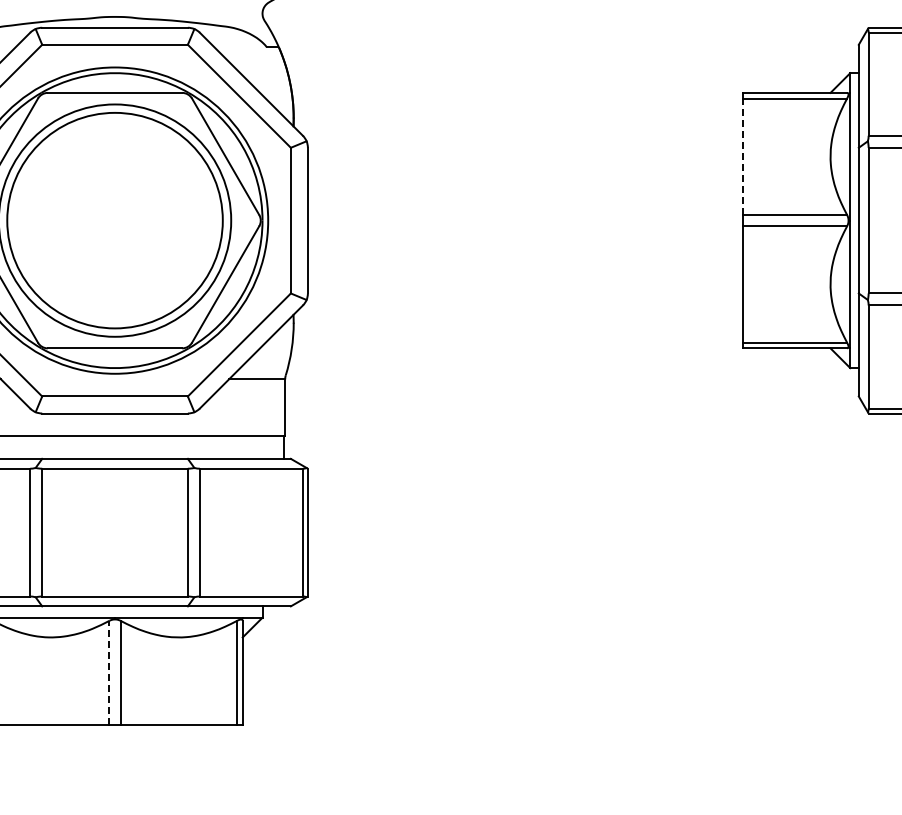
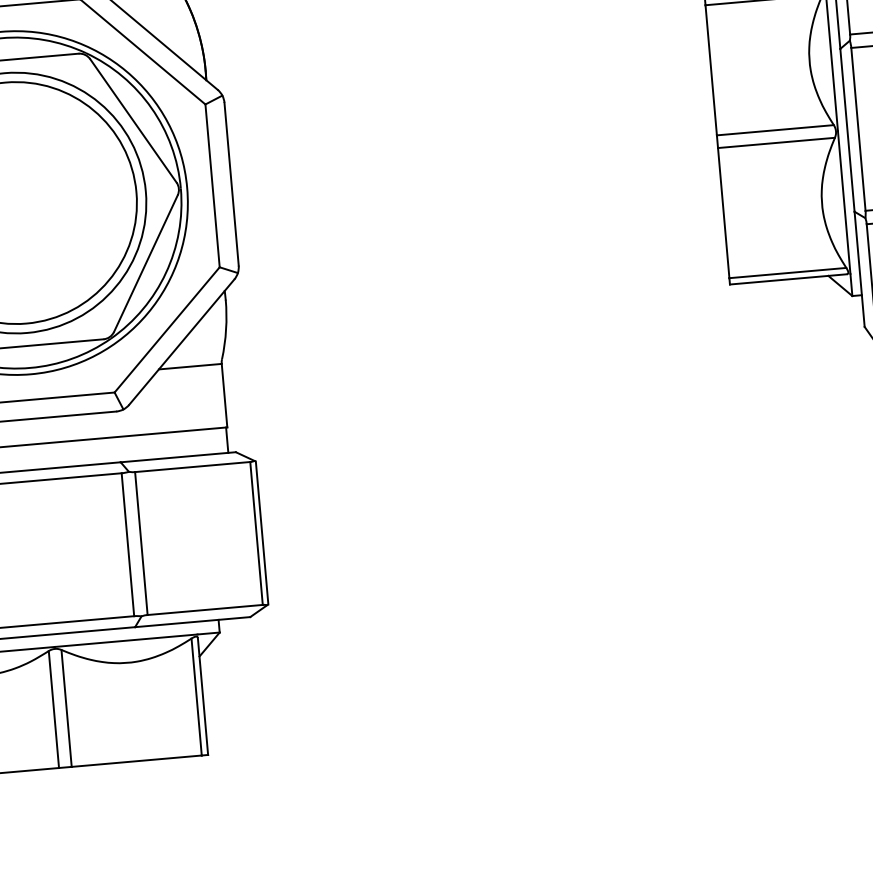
line: (742, 156) -> (711, 70), dashed -> solid
line: (109, 672) -> (53, 708), dashed -> solid

